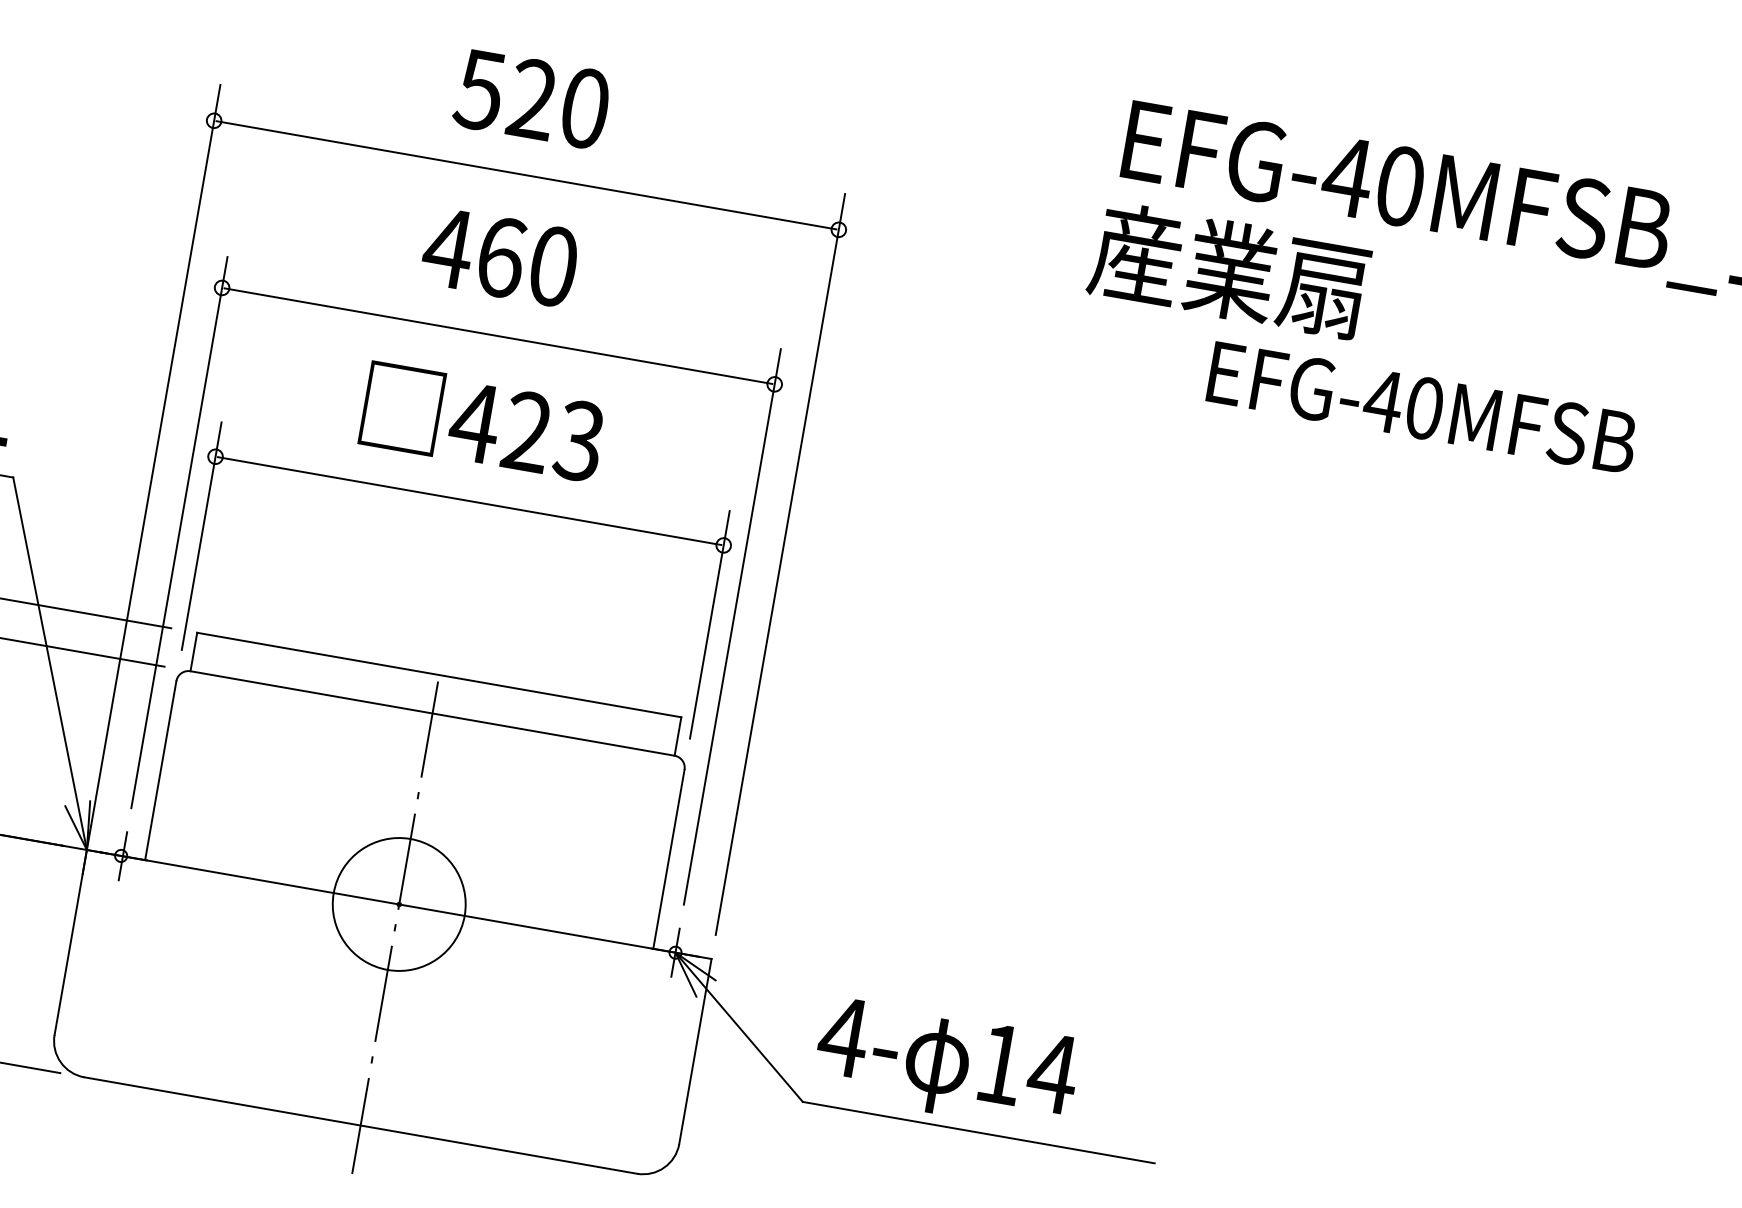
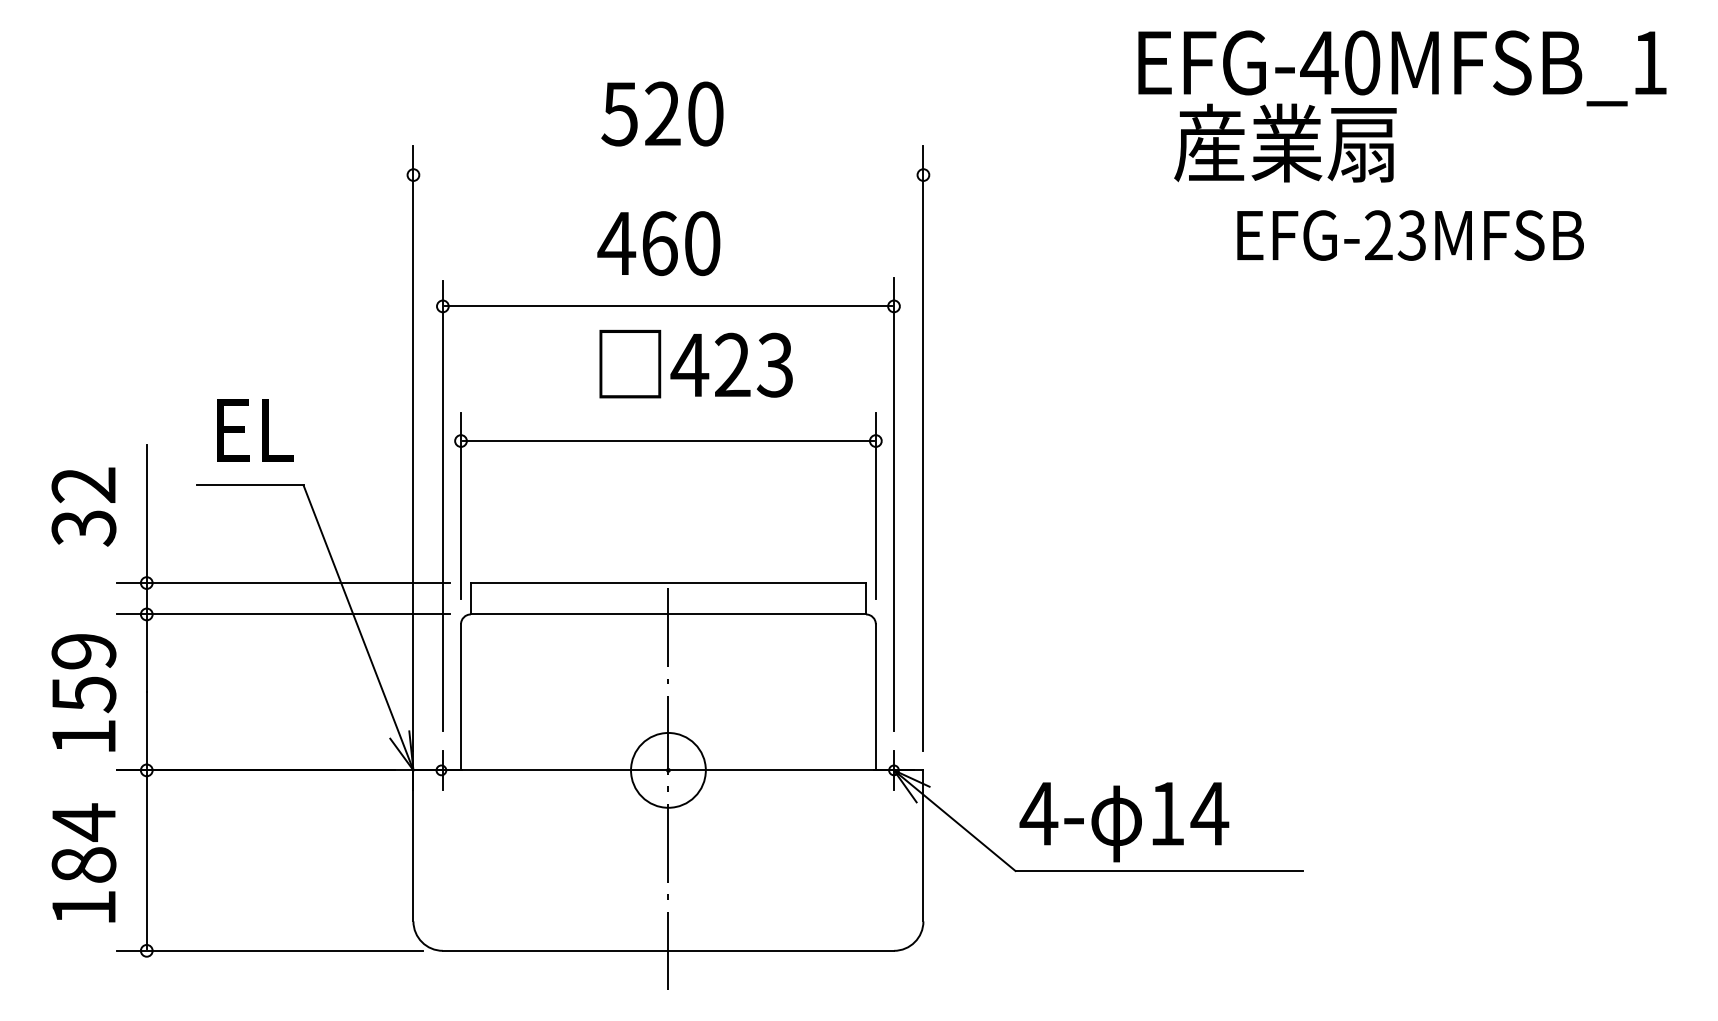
line: (526, 175) -> (668, 175), removed
text: (1229, 269) -> (1285, 142), moved
text: (1402, 404) -> (1394, 235), EFG-40MFSB -> EFG-23MFSB
text: (482, 423) -> (695, 364), moved
circle: (398, 903) -> (667, 769), size x0.7

